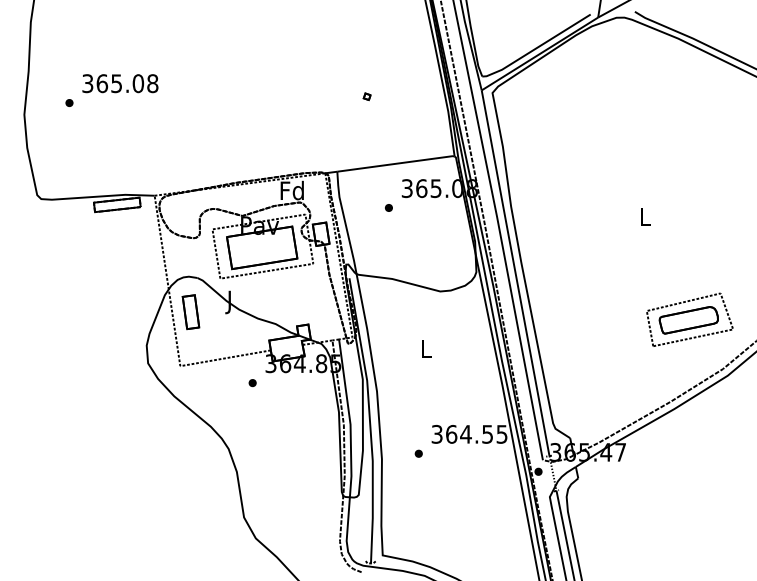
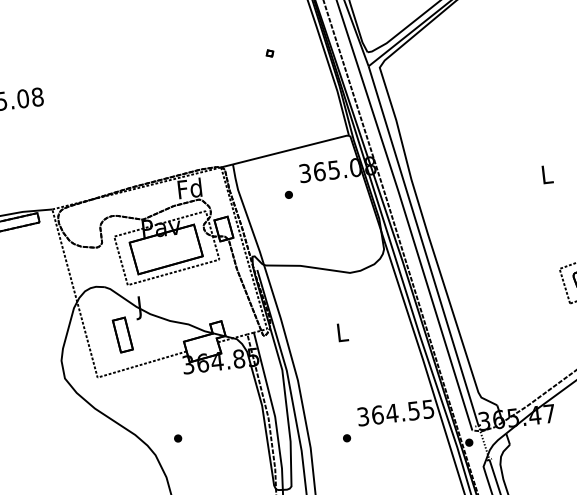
part: (366, 96) -> (269, 53), moved
part: (190, 312) -> (122, 335), moved
part: (252, 383) -> (177, 438), moved

